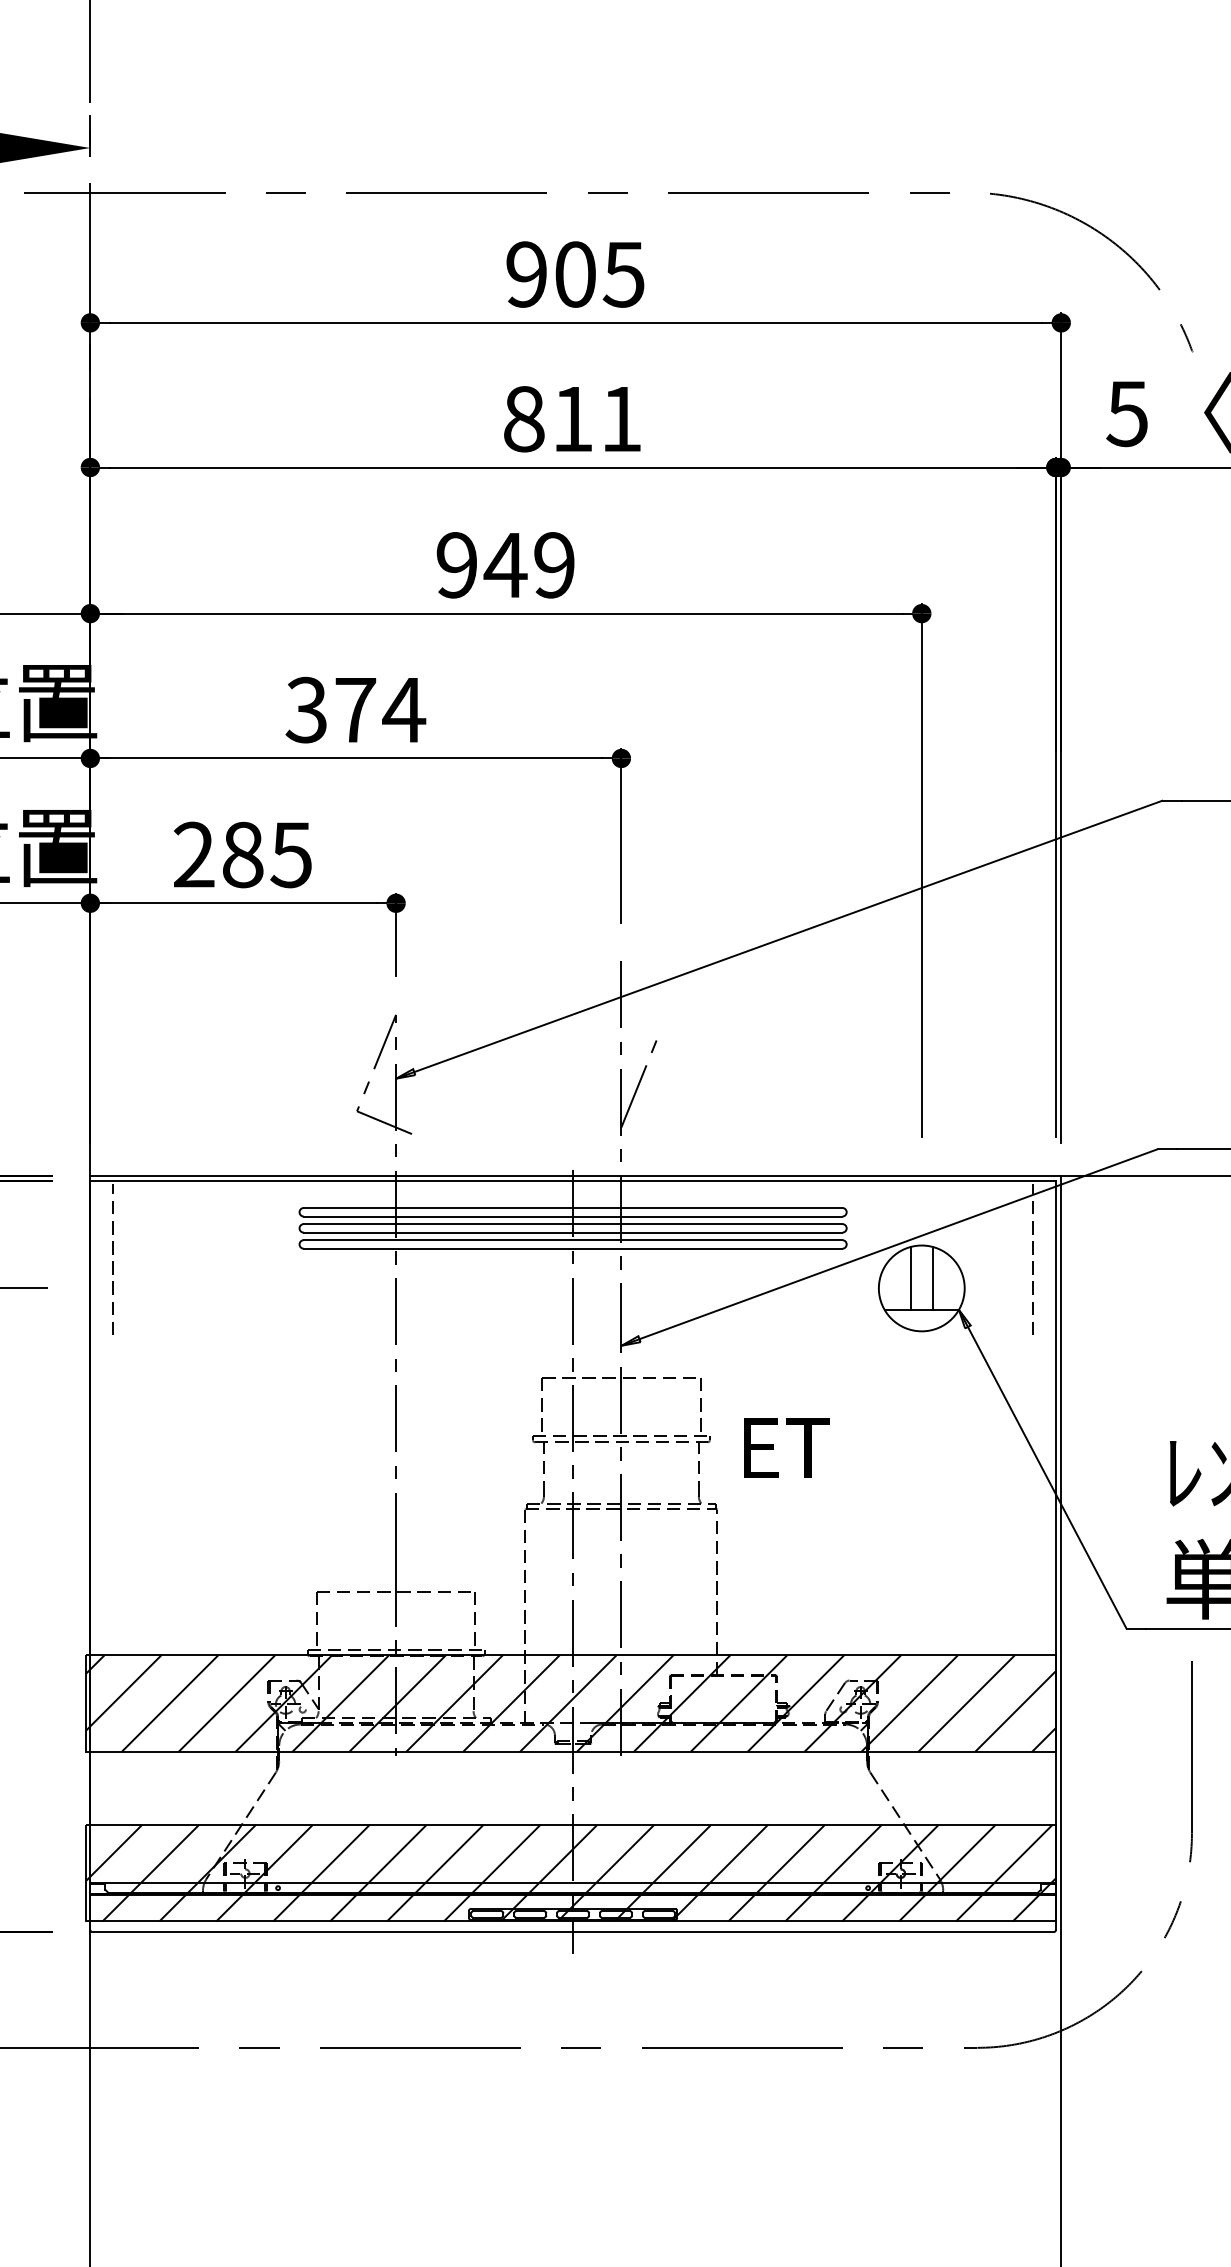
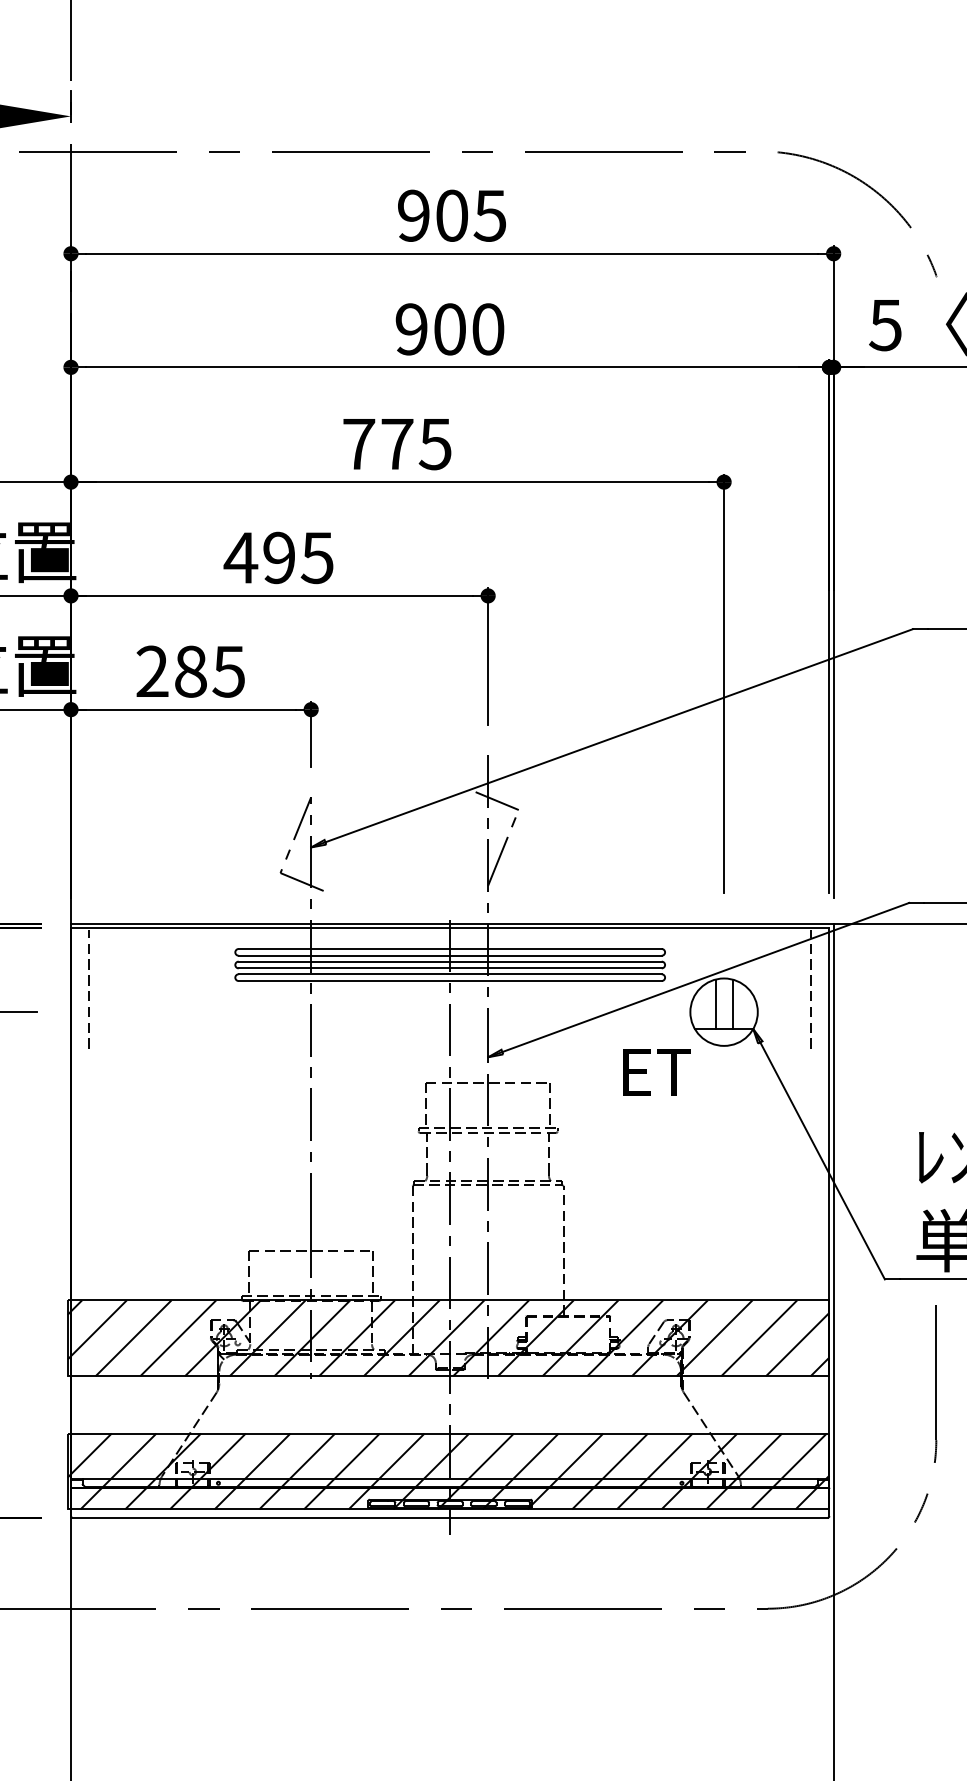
text: (572, 419) -> (449, 329), 811 -> 900
text: (505, 565) -> (397, 444), 949 -> 775
text: (355, 709) -> (279, 557), 374 -> 495
line: (632, 1019) -> (496, 800), added
text: (786, 1447) -> (657, 1071), moved

